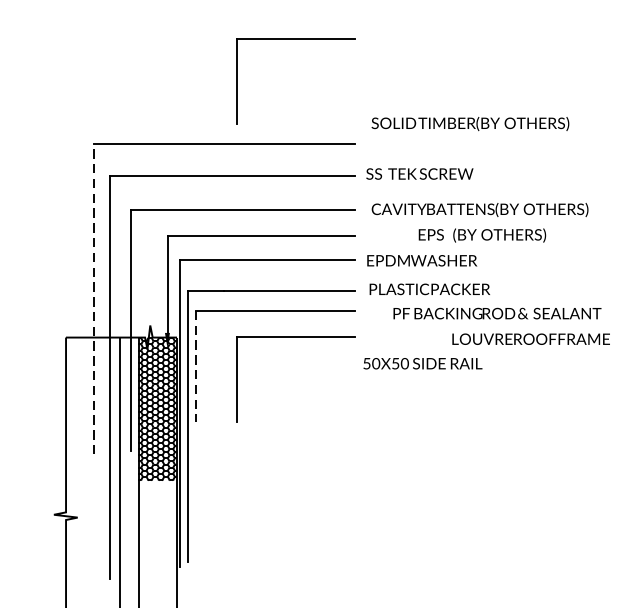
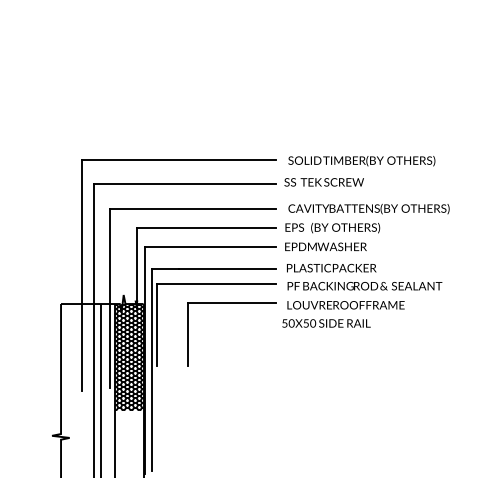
part: (295, 39) -> (231, 82), removed
text: (469, 124) -> (361, 161), moved
text: (482, 236) -> (332, 228), moved
line: (93, 299) -> (81, 275), dashed -> solid
text: (496, 314) -> (364, 286), moved
text: (530, 339) -> (345, 305), moved
line: (195, 366) -> (157, 325), dashed -> solid

